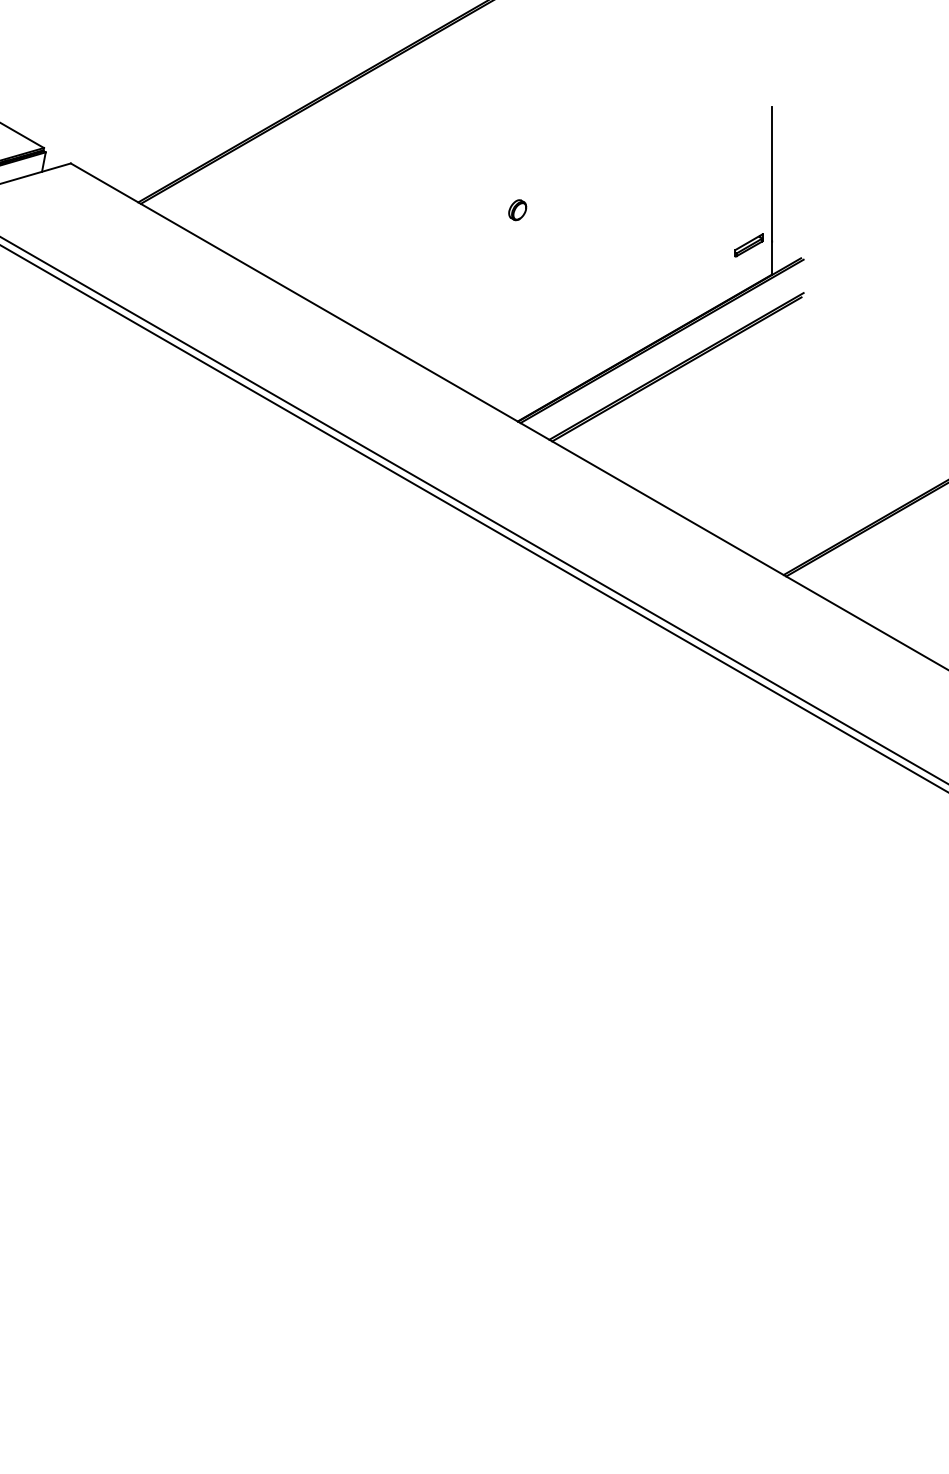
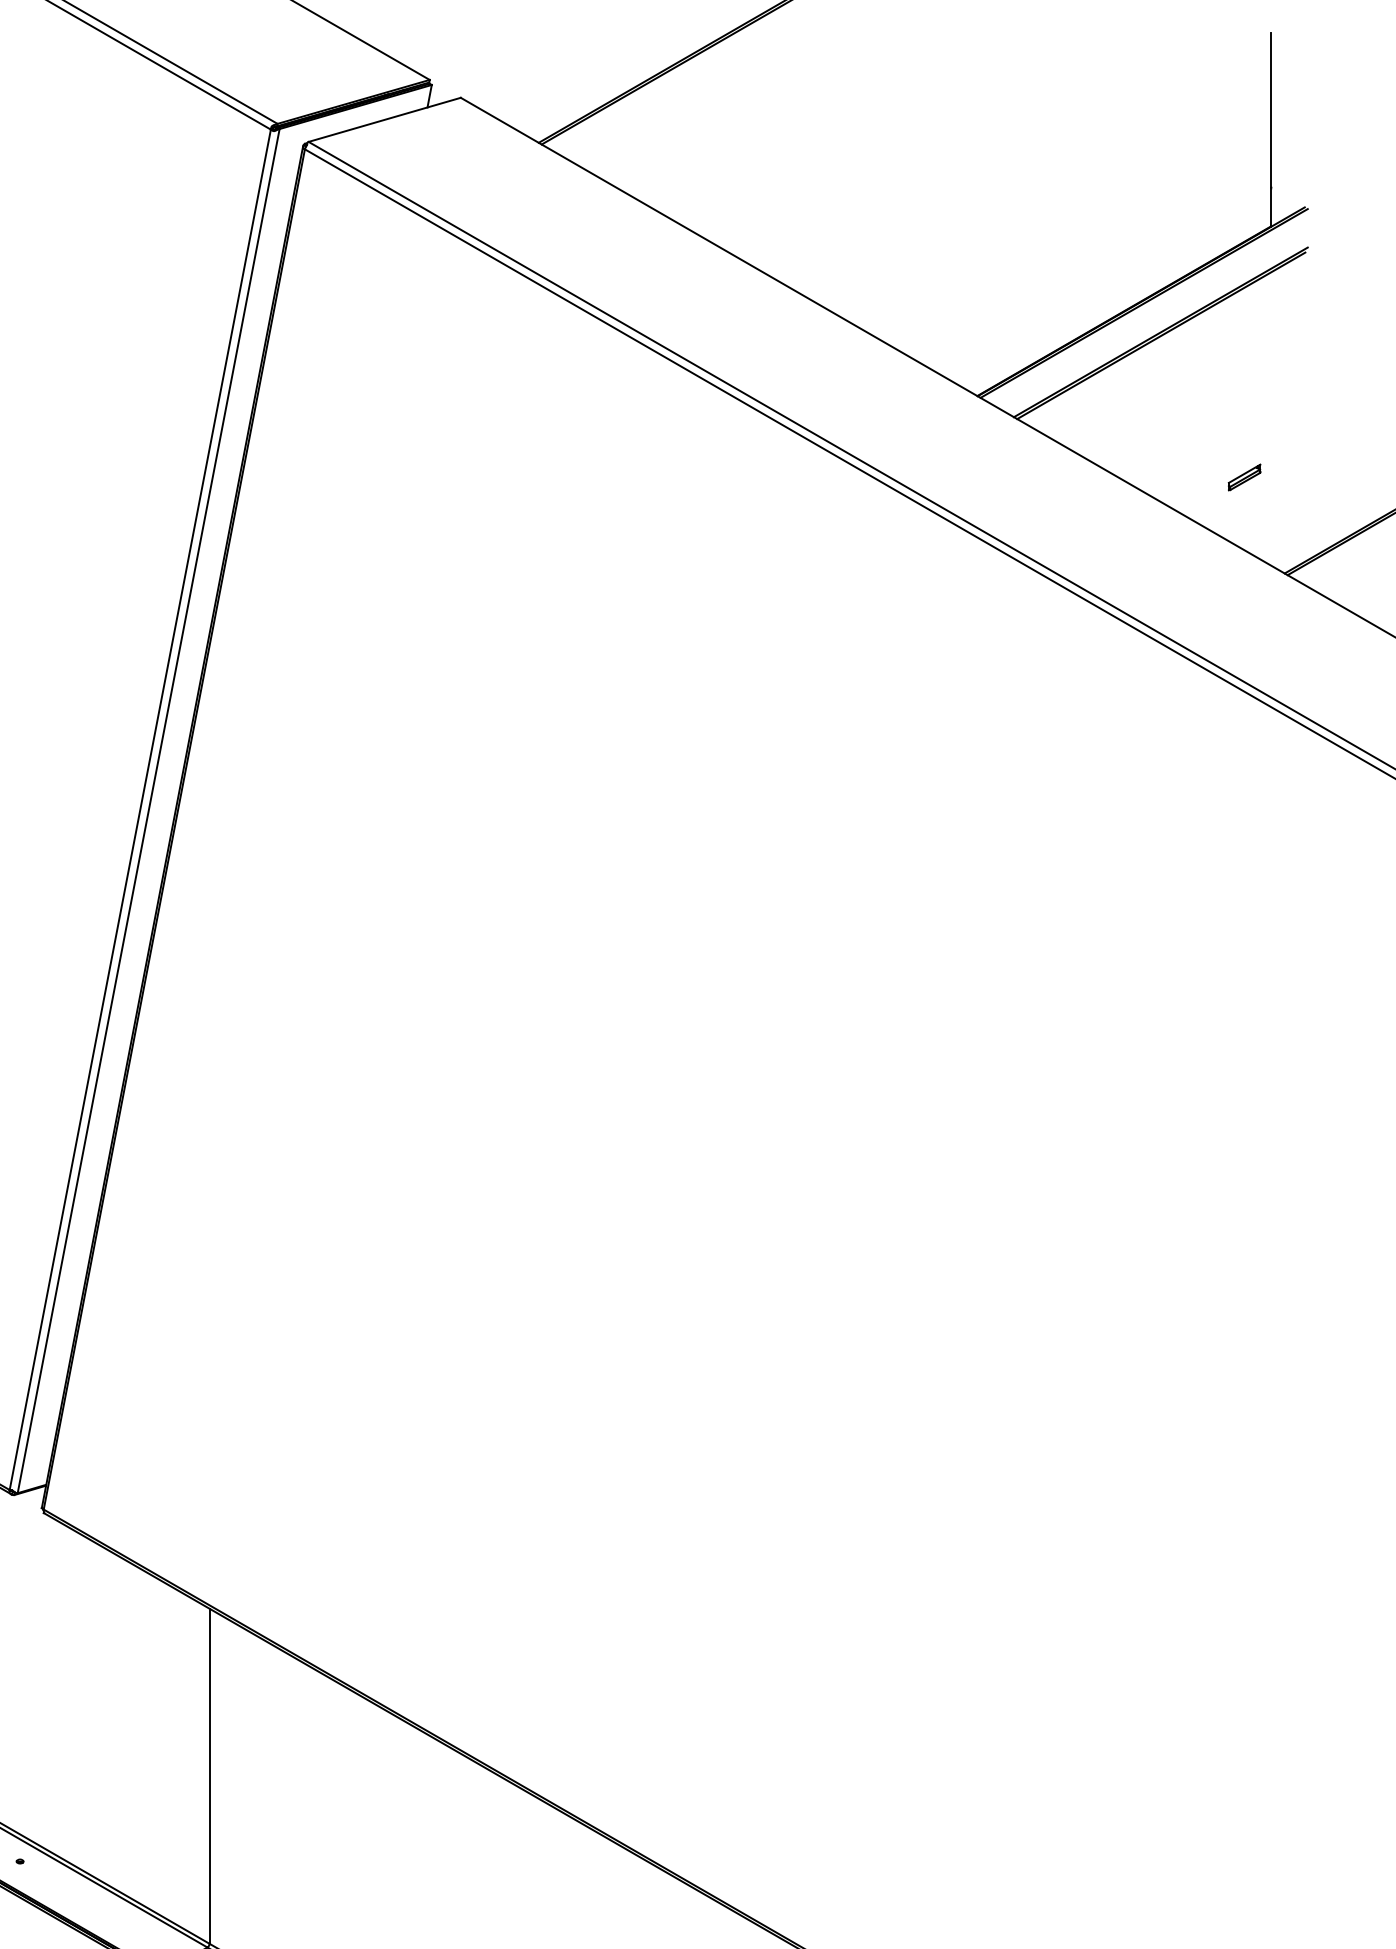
part: (517, 209) -> (976, 151), removed
part: (748, 245) -> (1244, 477), moved

